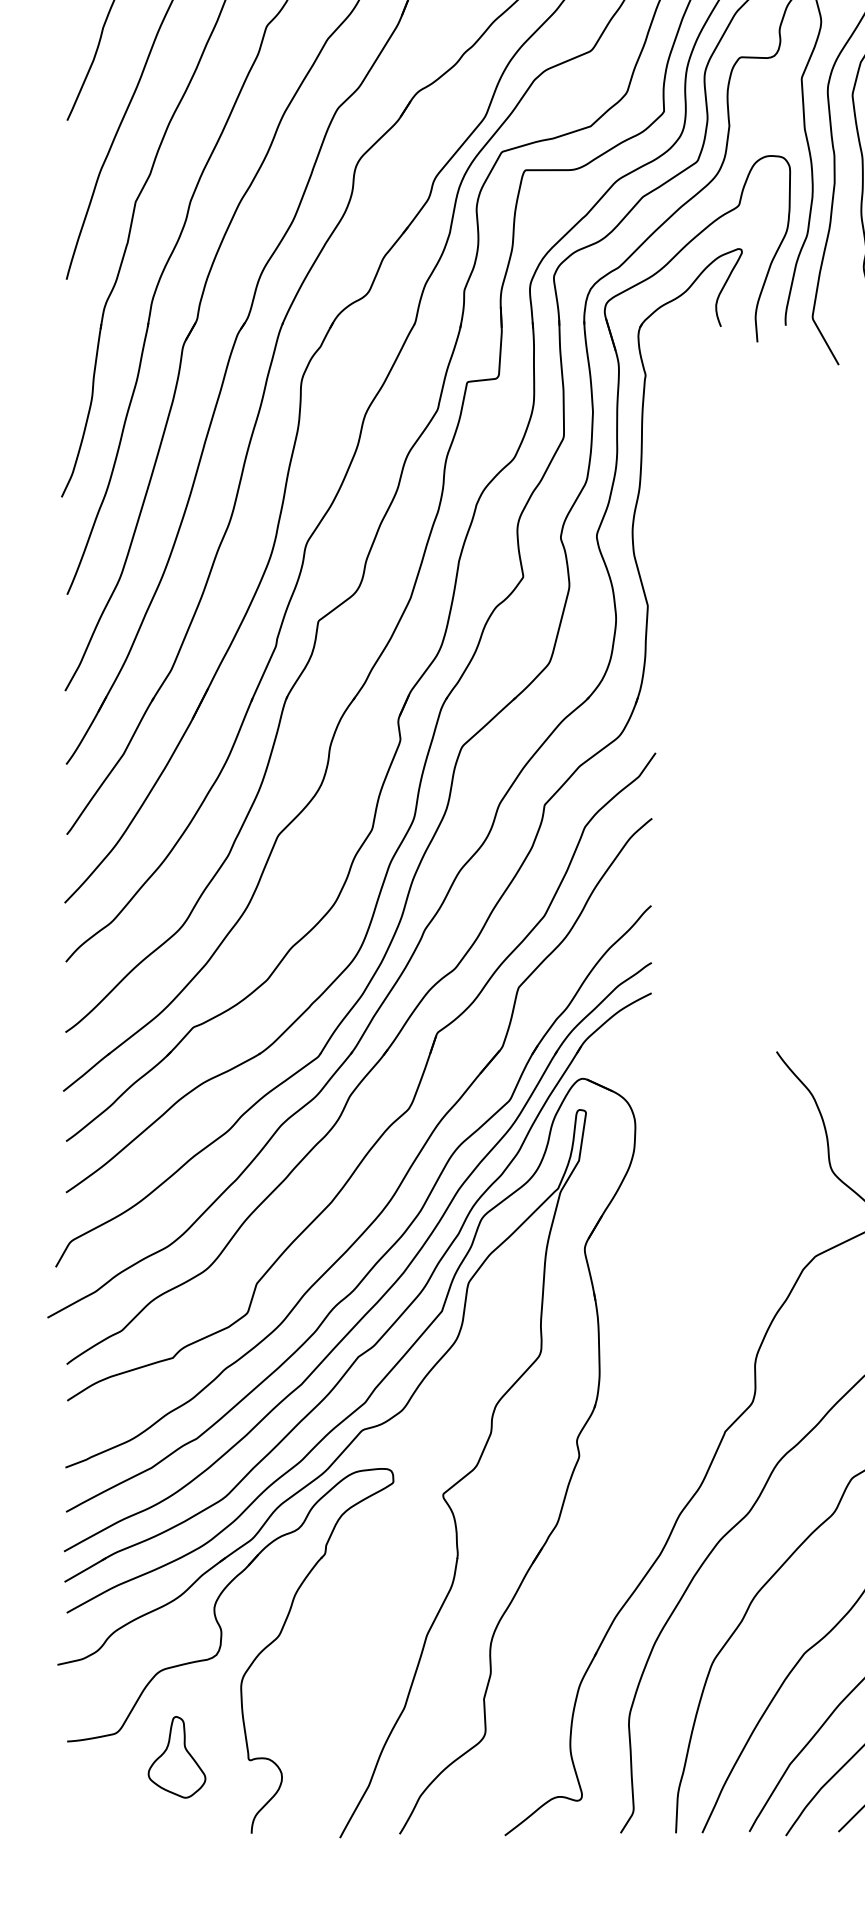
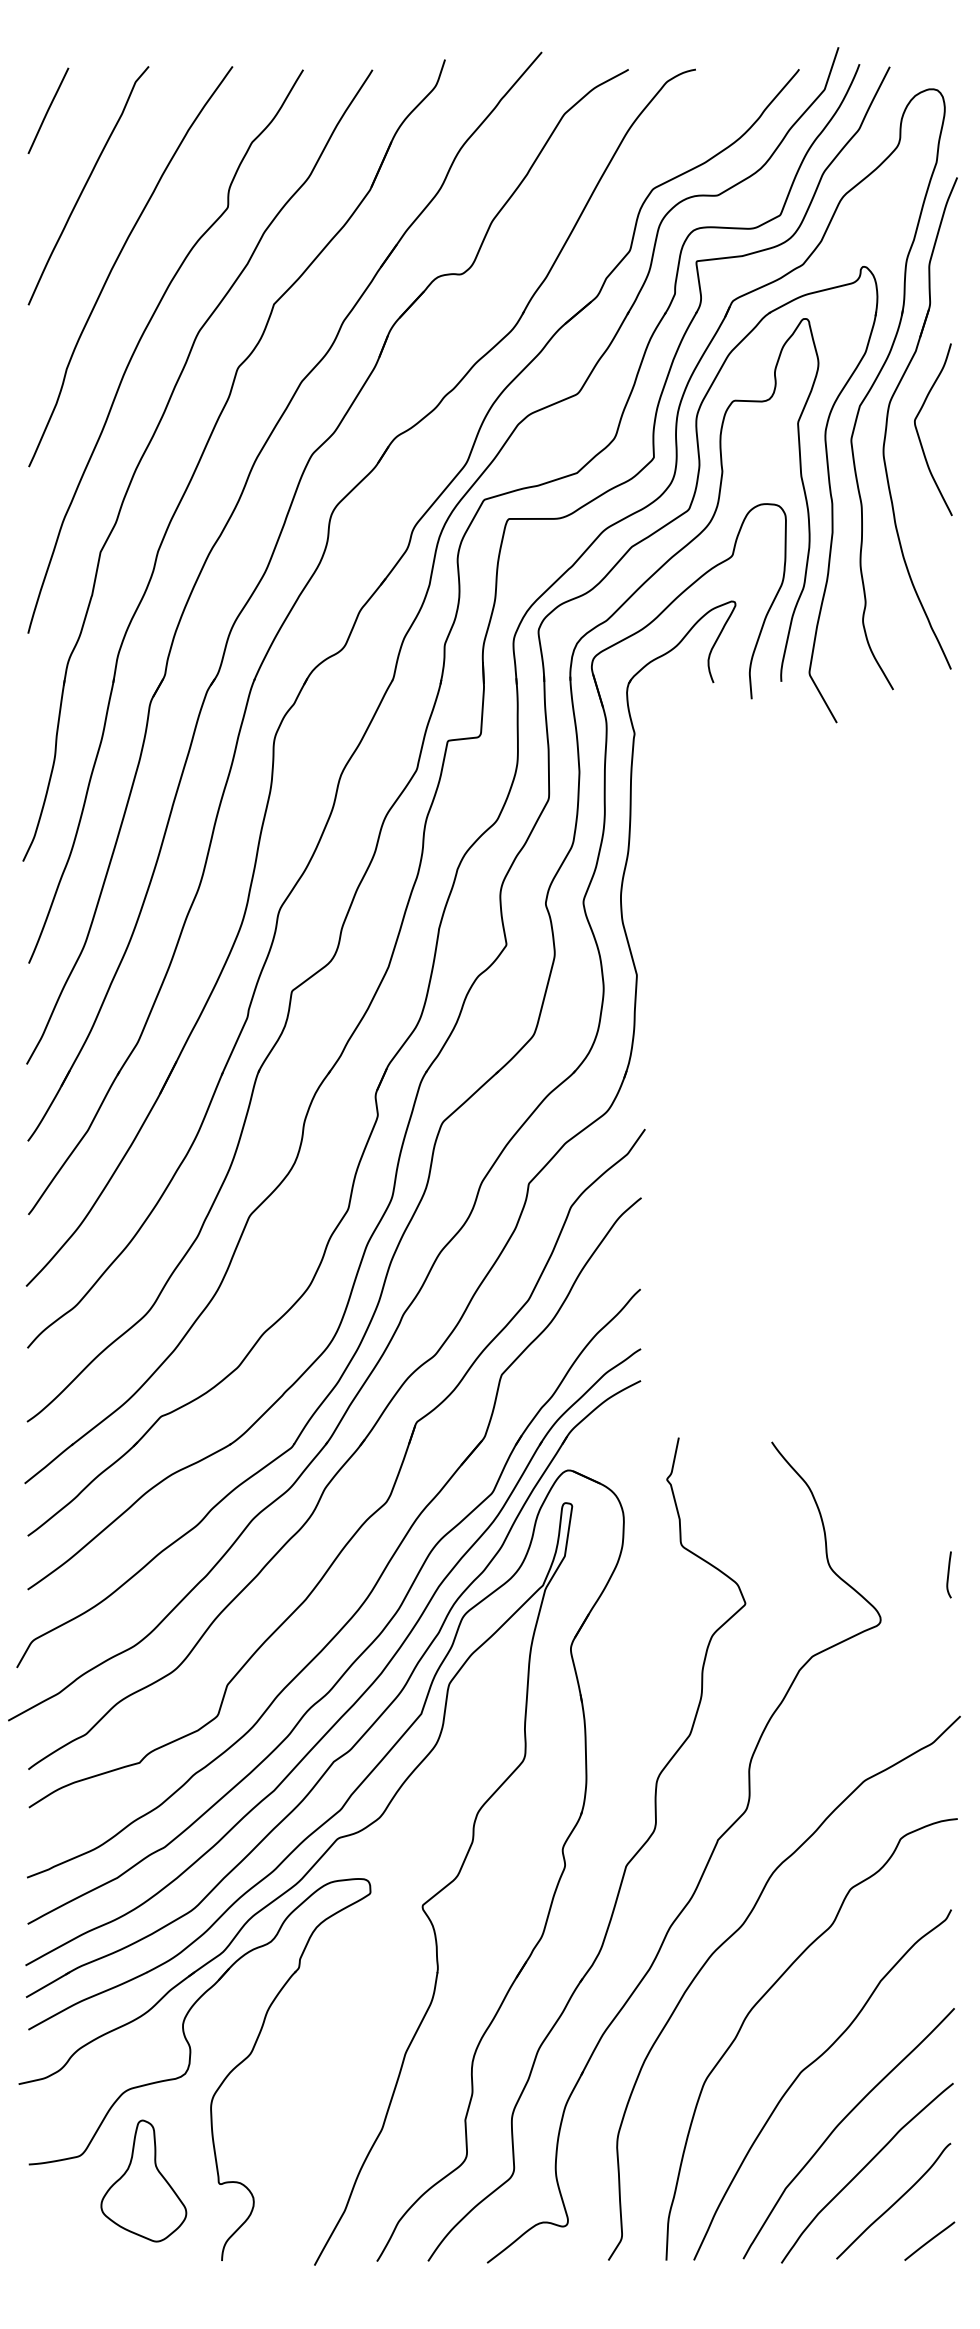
part: (636, 1456) -> (625, 1865), added
part: (176, 1756) -> (143, 2180), size x1.43

